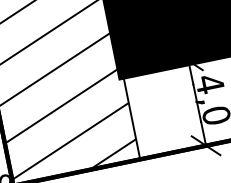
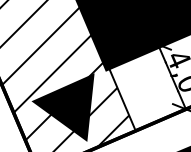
fill: (57, 113) -> (62, 107), added

